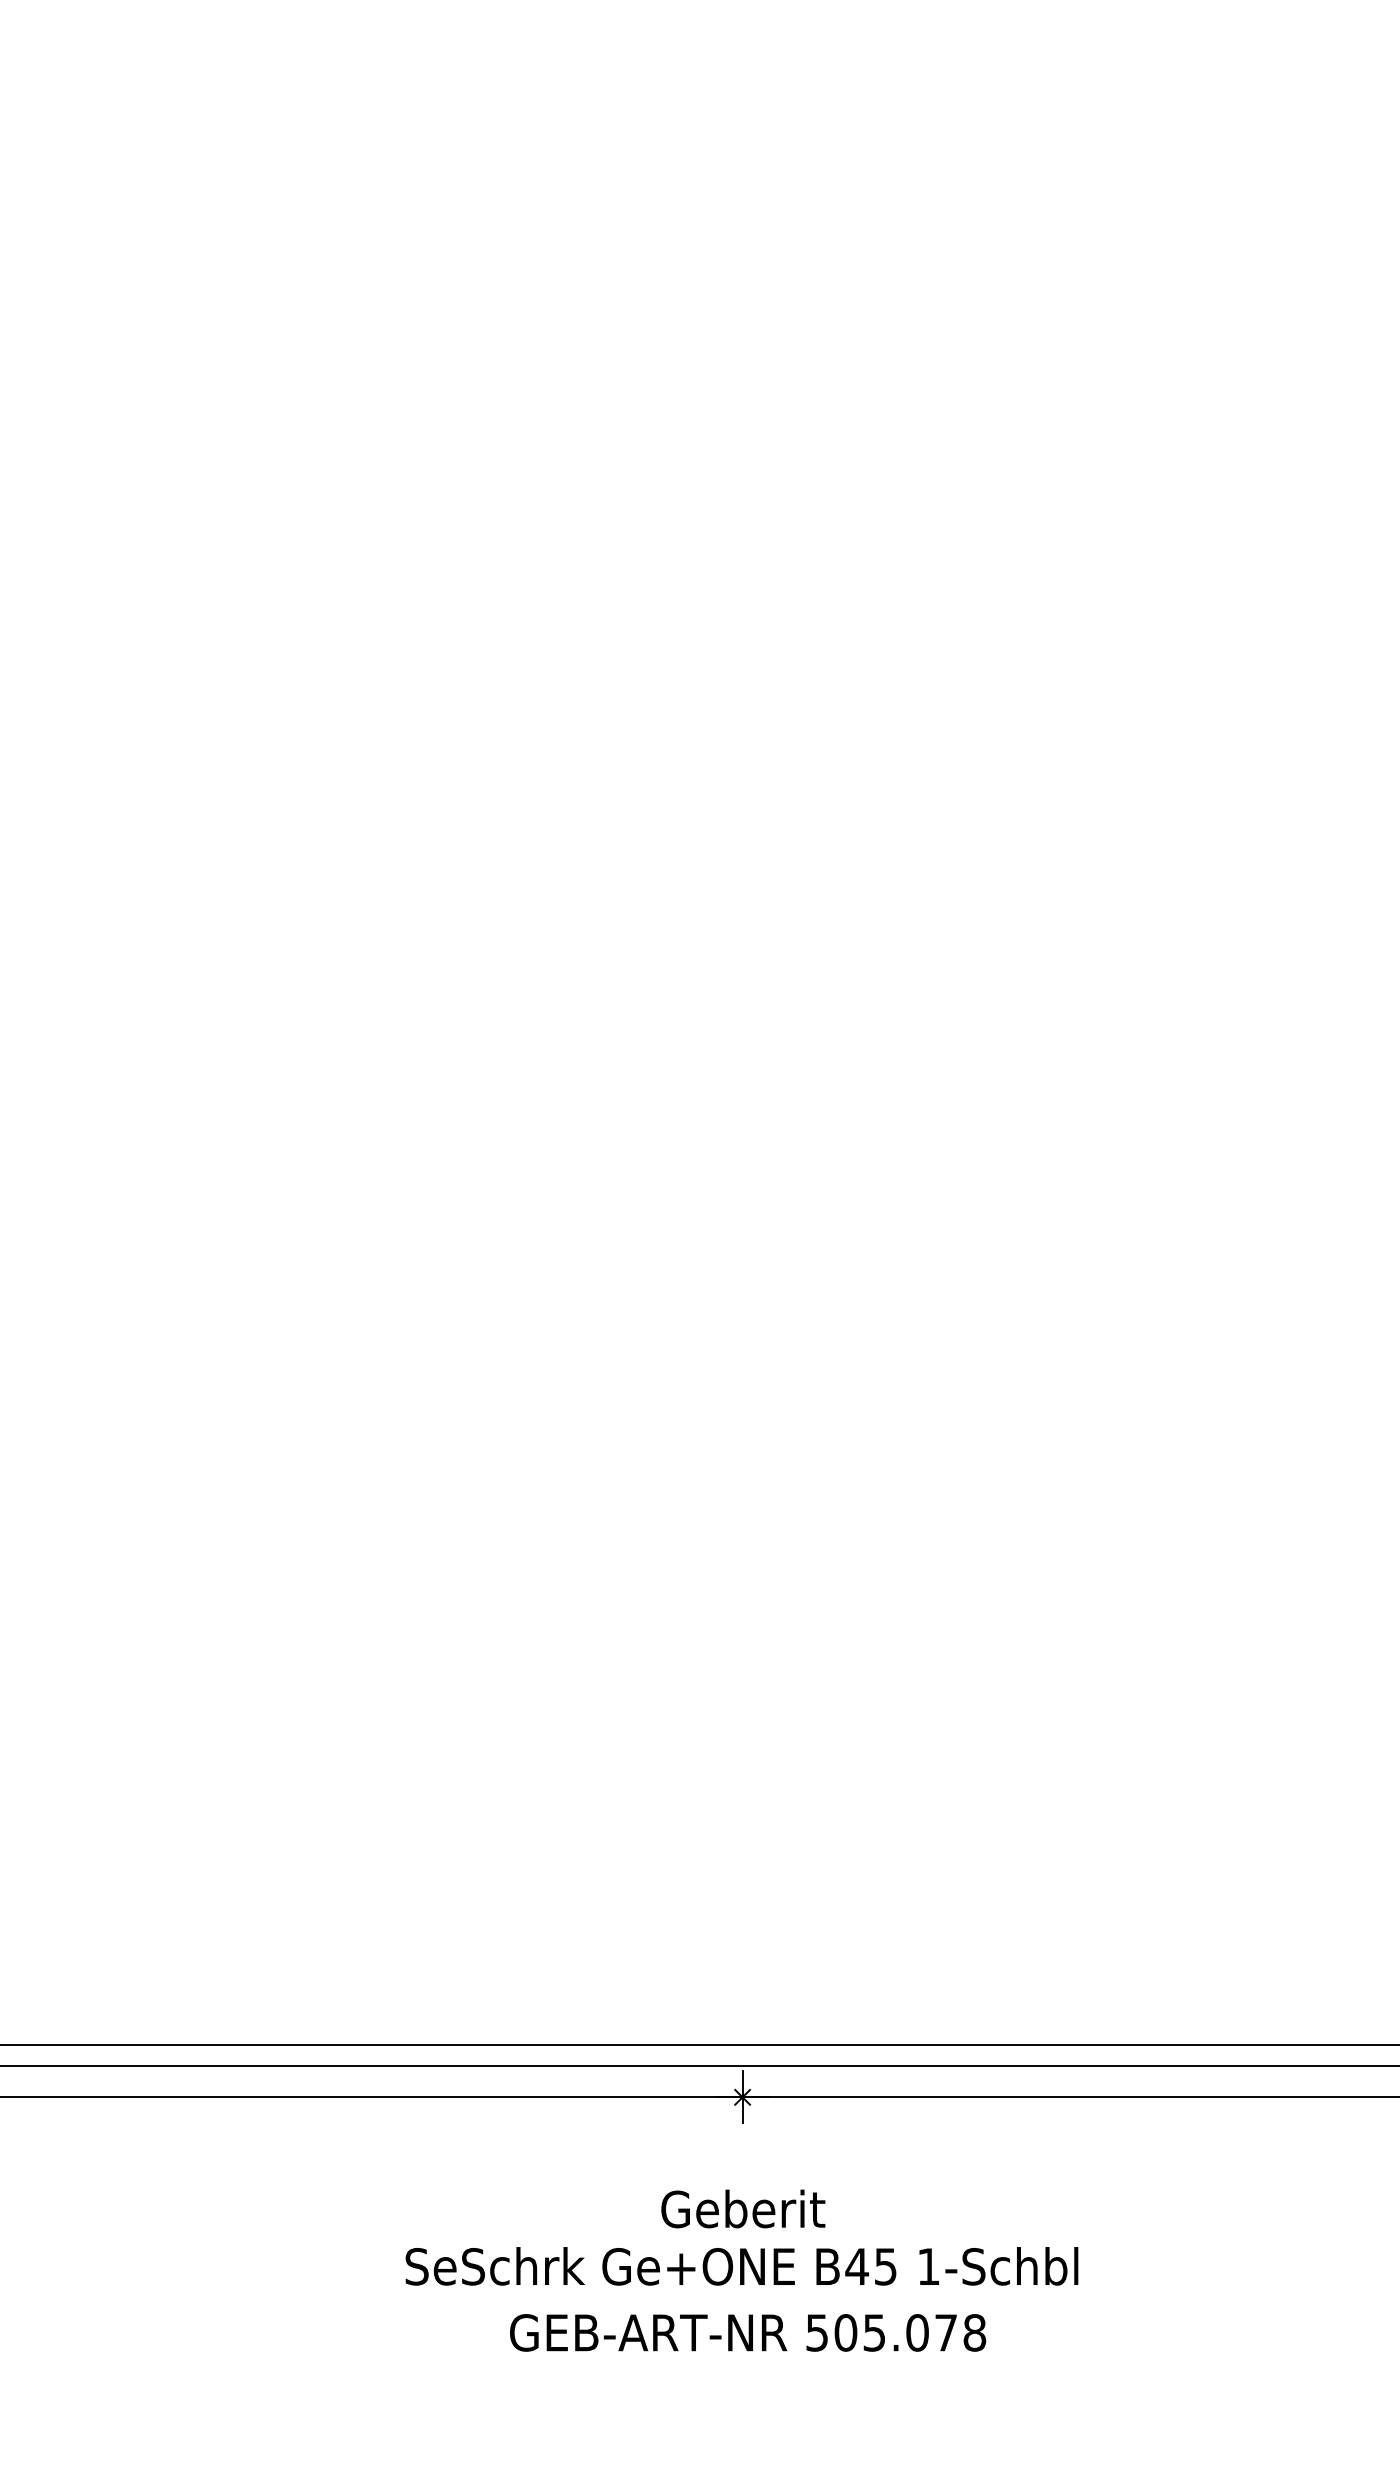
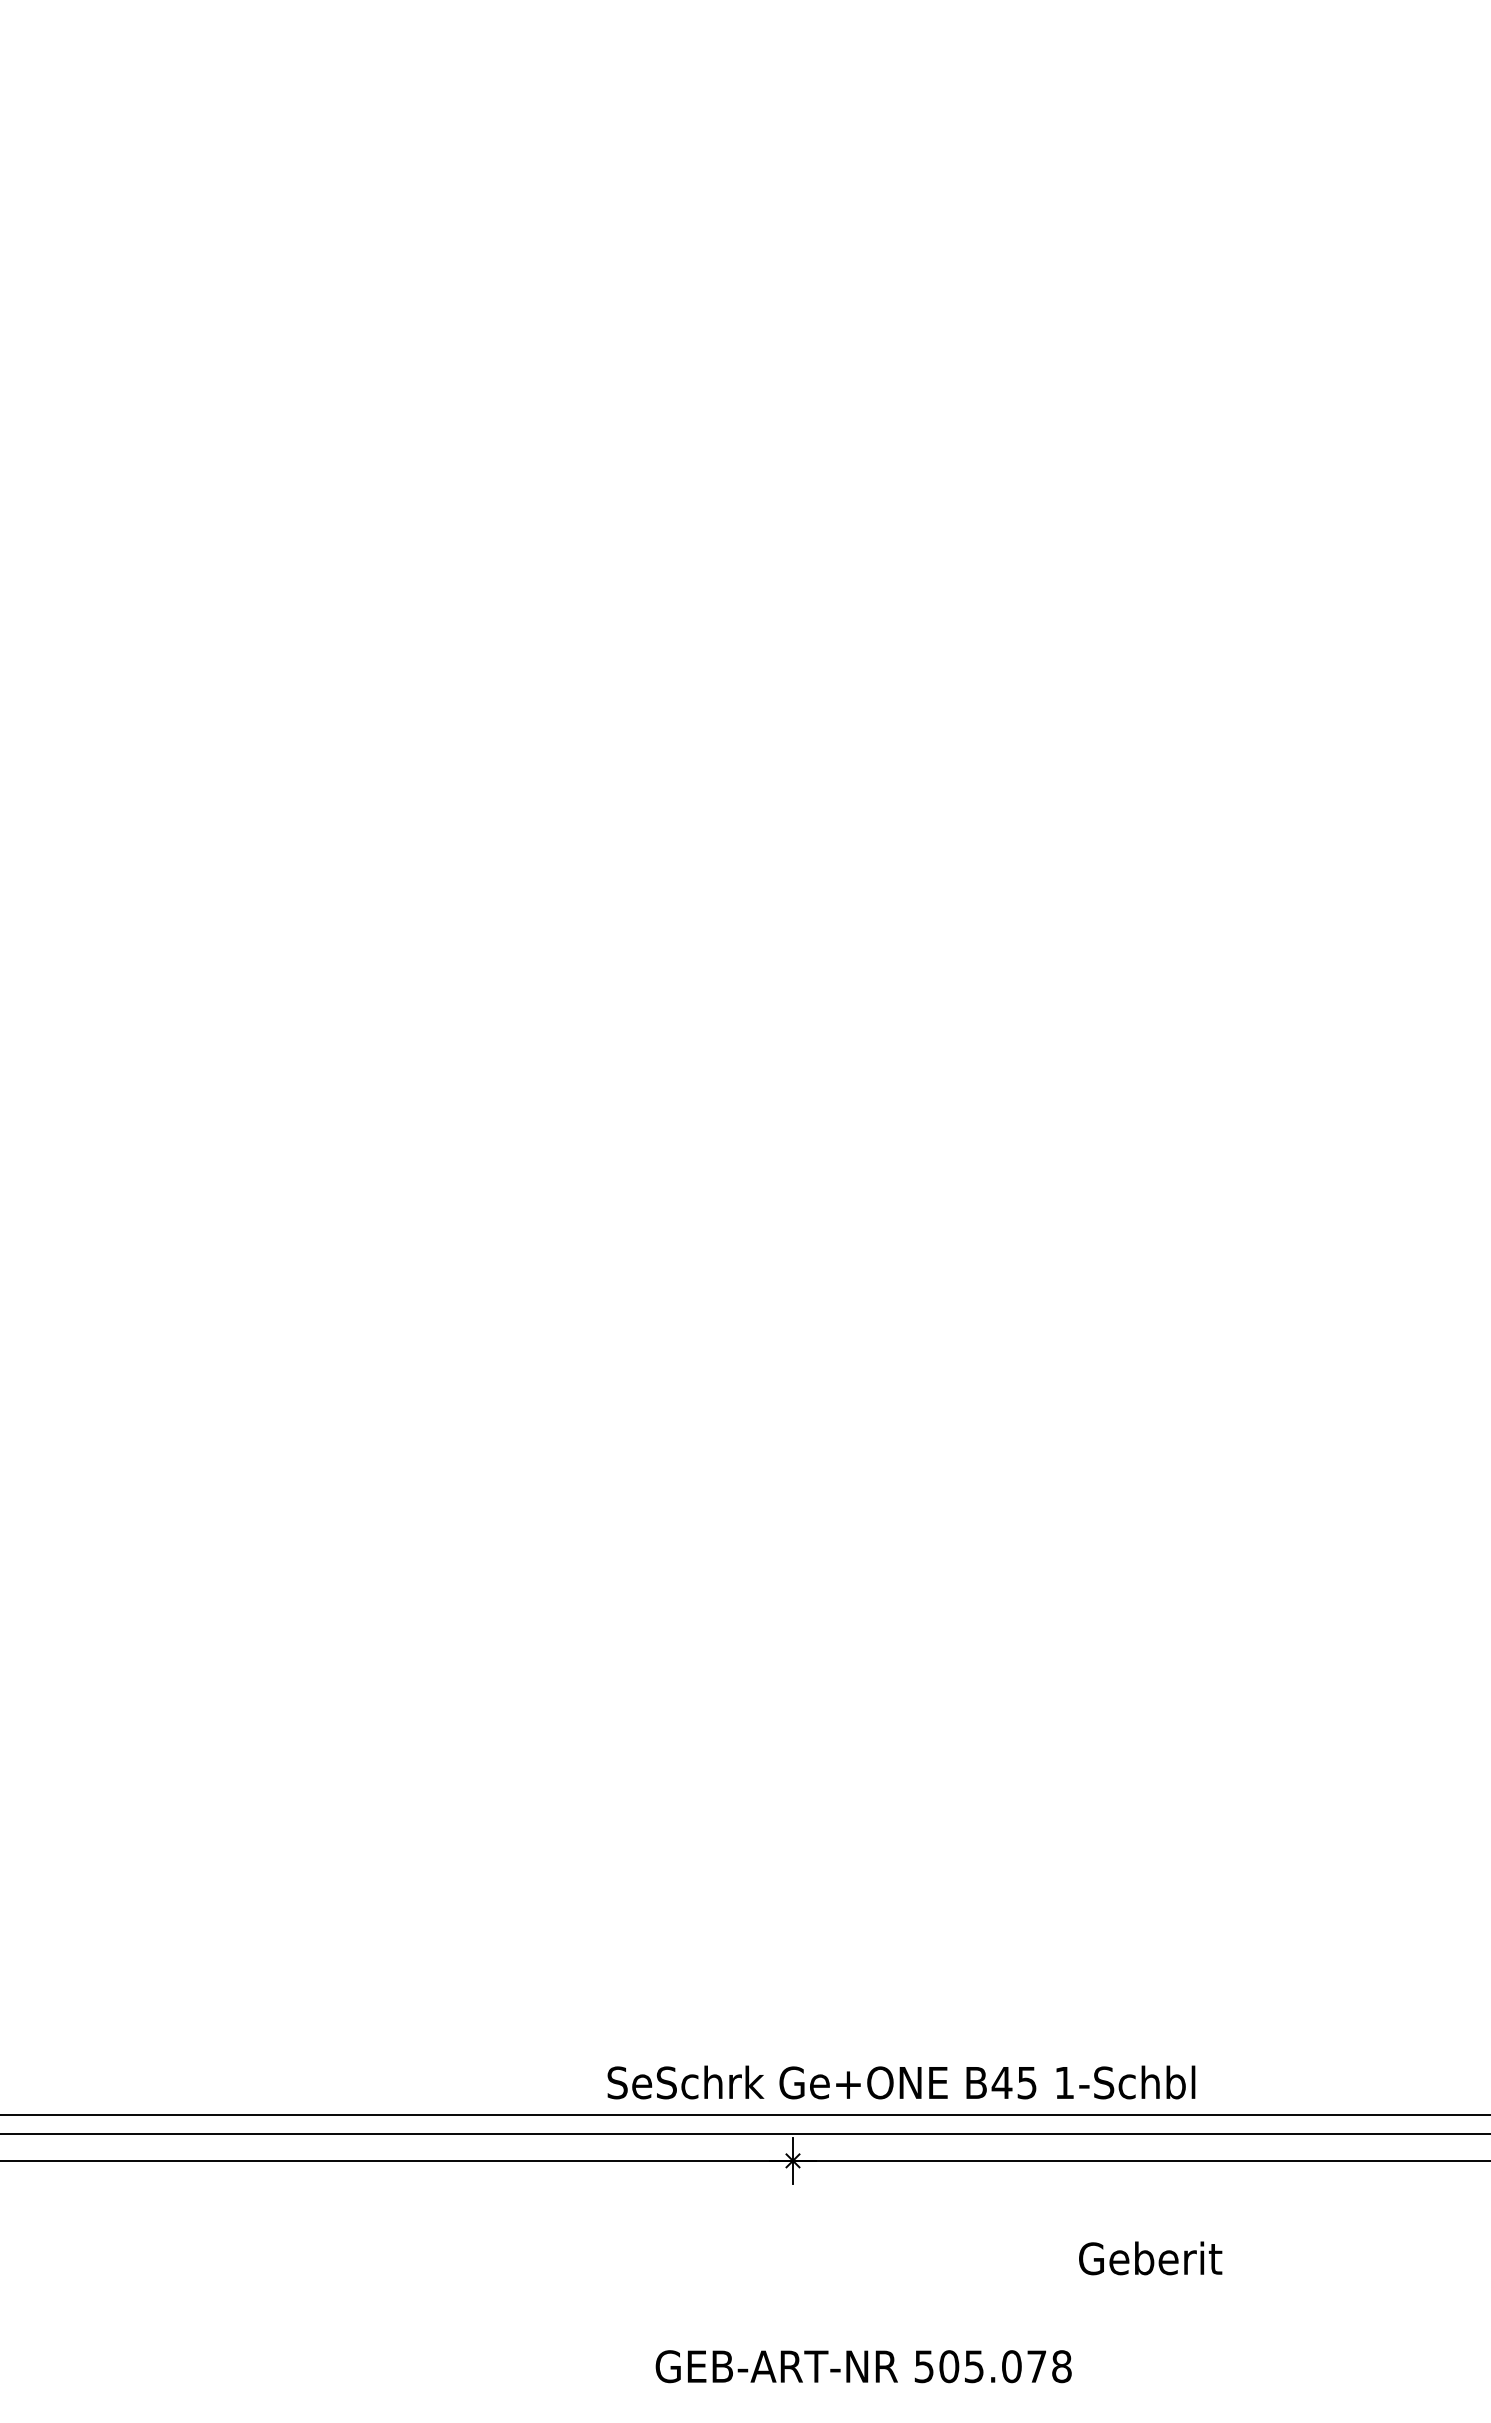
text: (743, 2209) -> (1150, 2258), moved
text: (742, 2266) -> (901, 2082), moved
text: (747, 2332) -> (863, 2366), moved

